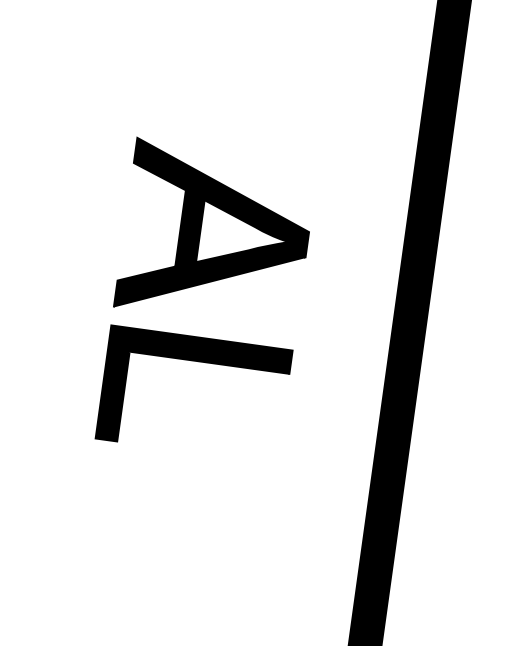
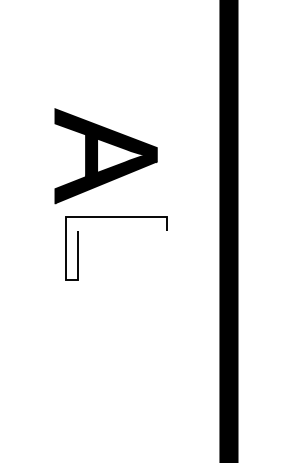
part: (215, 234) -> (105, 156), moved
fill: (193, 393) -> (115, 248), removed

